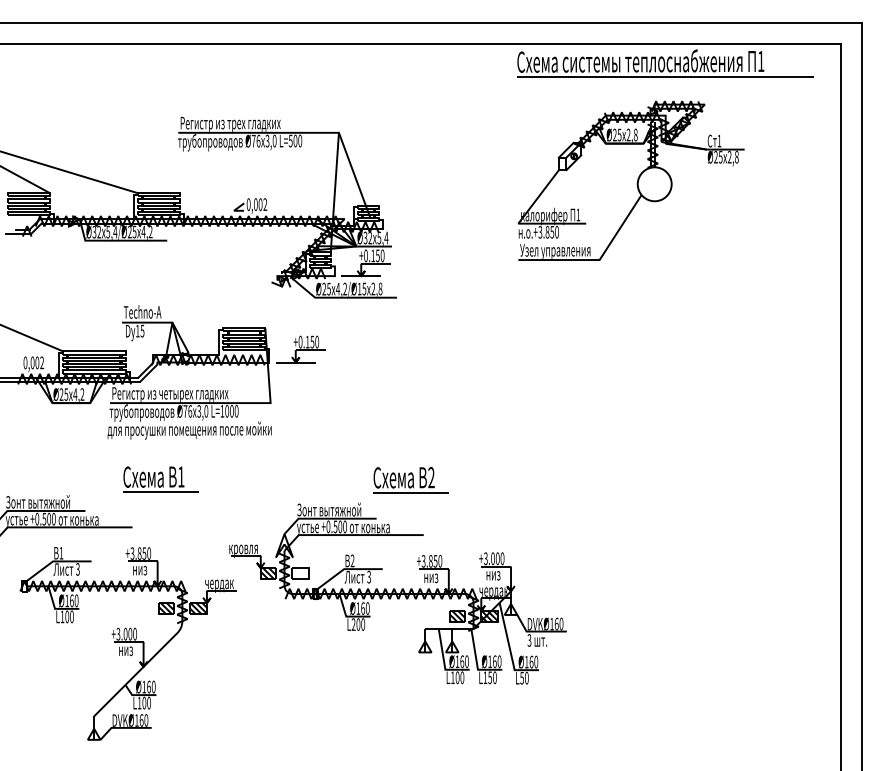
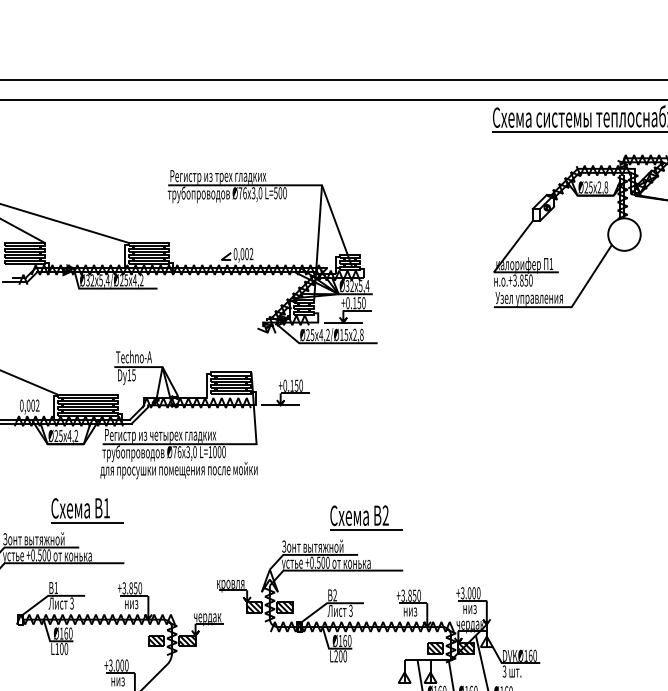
part: (160, 479) -> (86, 510), moved
part: (410, 480) -> (365, 518), moved
hatch: (300, 573) -> (285, 607), added

